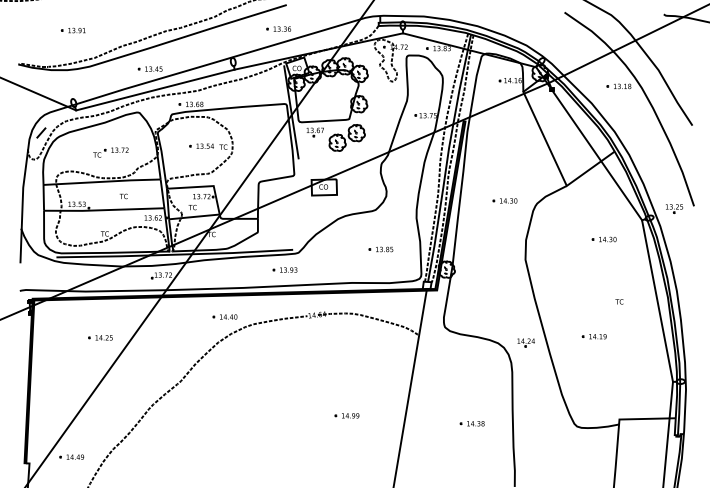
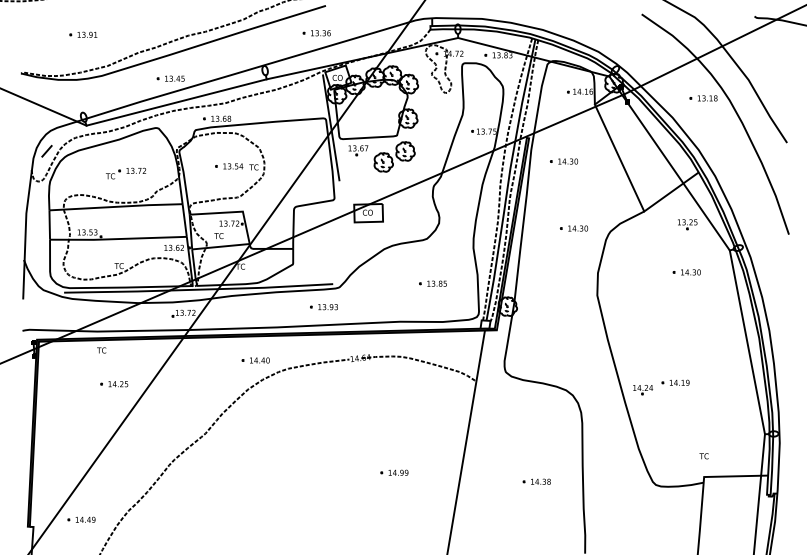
part: (495, 141) -> (563, 161), added
text: (123, 196) -> (101, 350), moved
part: (674, 208) -> (687, 224), moved
text: (618, 302) -> (703, 456), moved
part: (525, 343) -> (642, 390), moved

